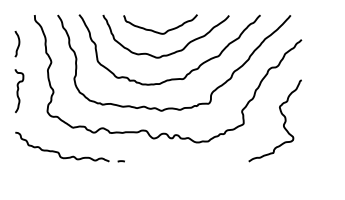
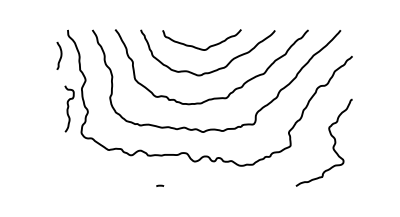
curve: (18, 43) -> (60, 55), moved
curve: (19, 89) -> (69, 107), moved
curve: (58, 151) -> (93, 175), removed

